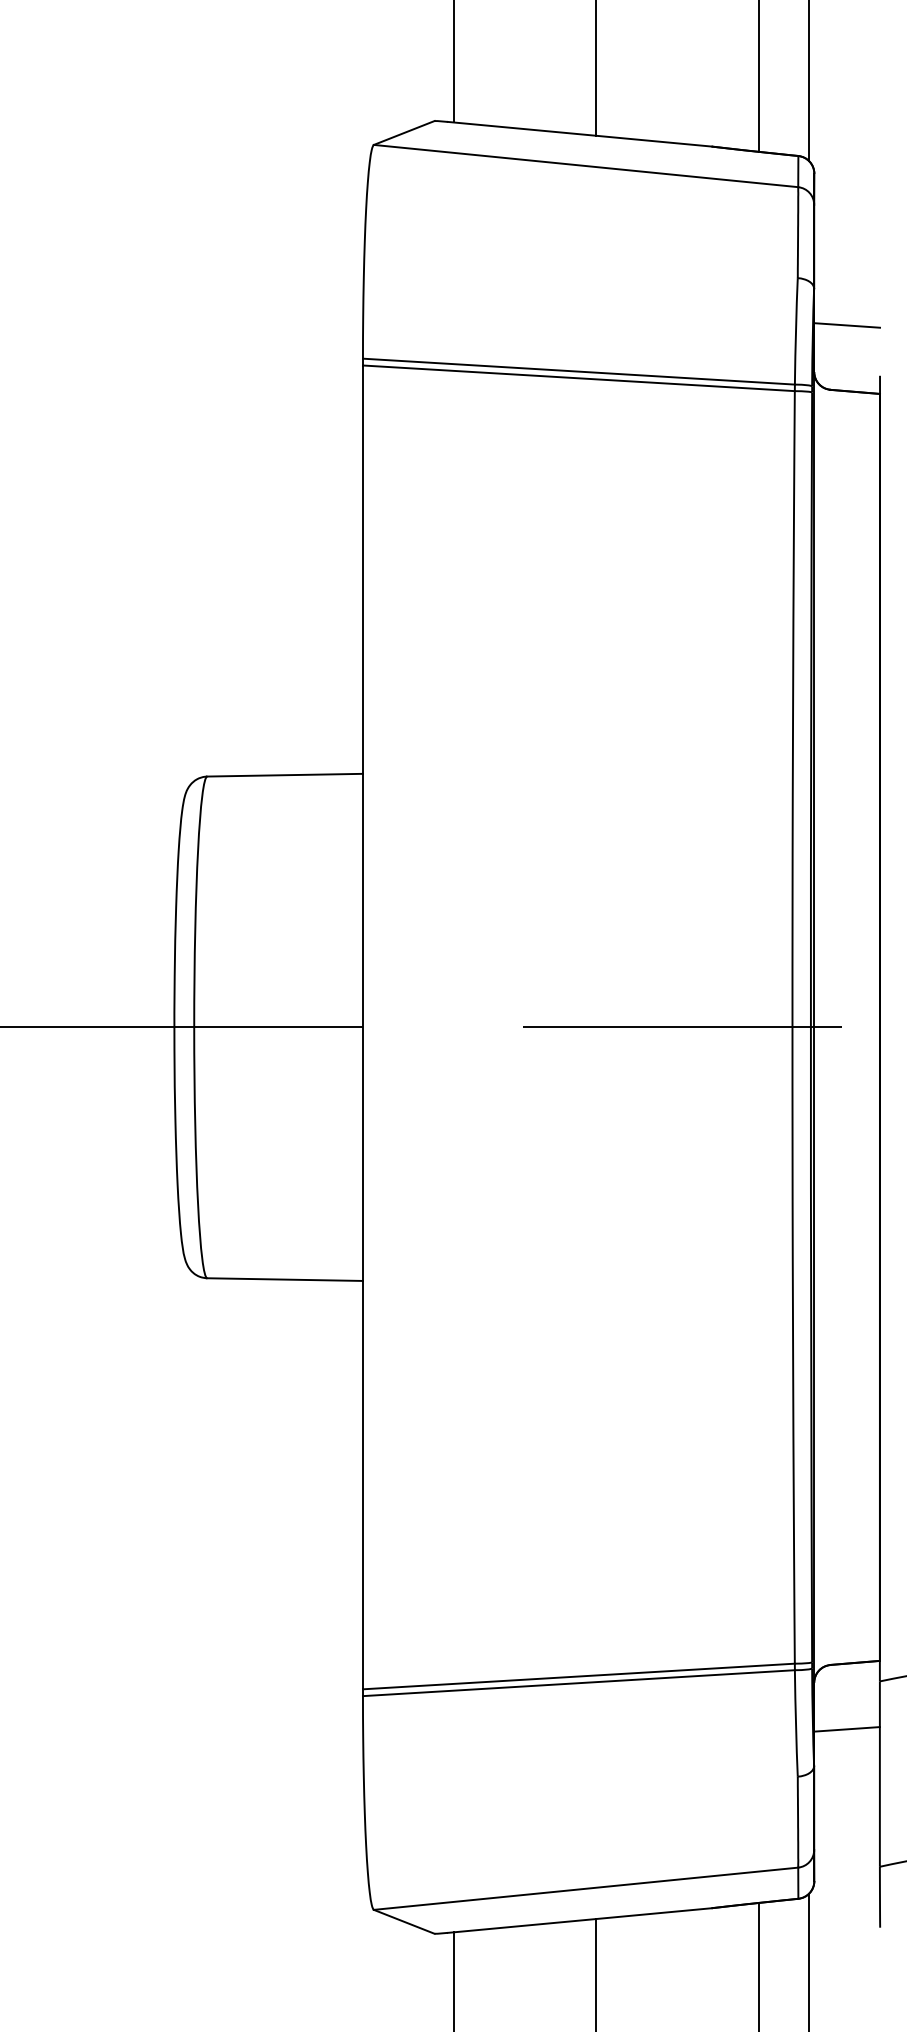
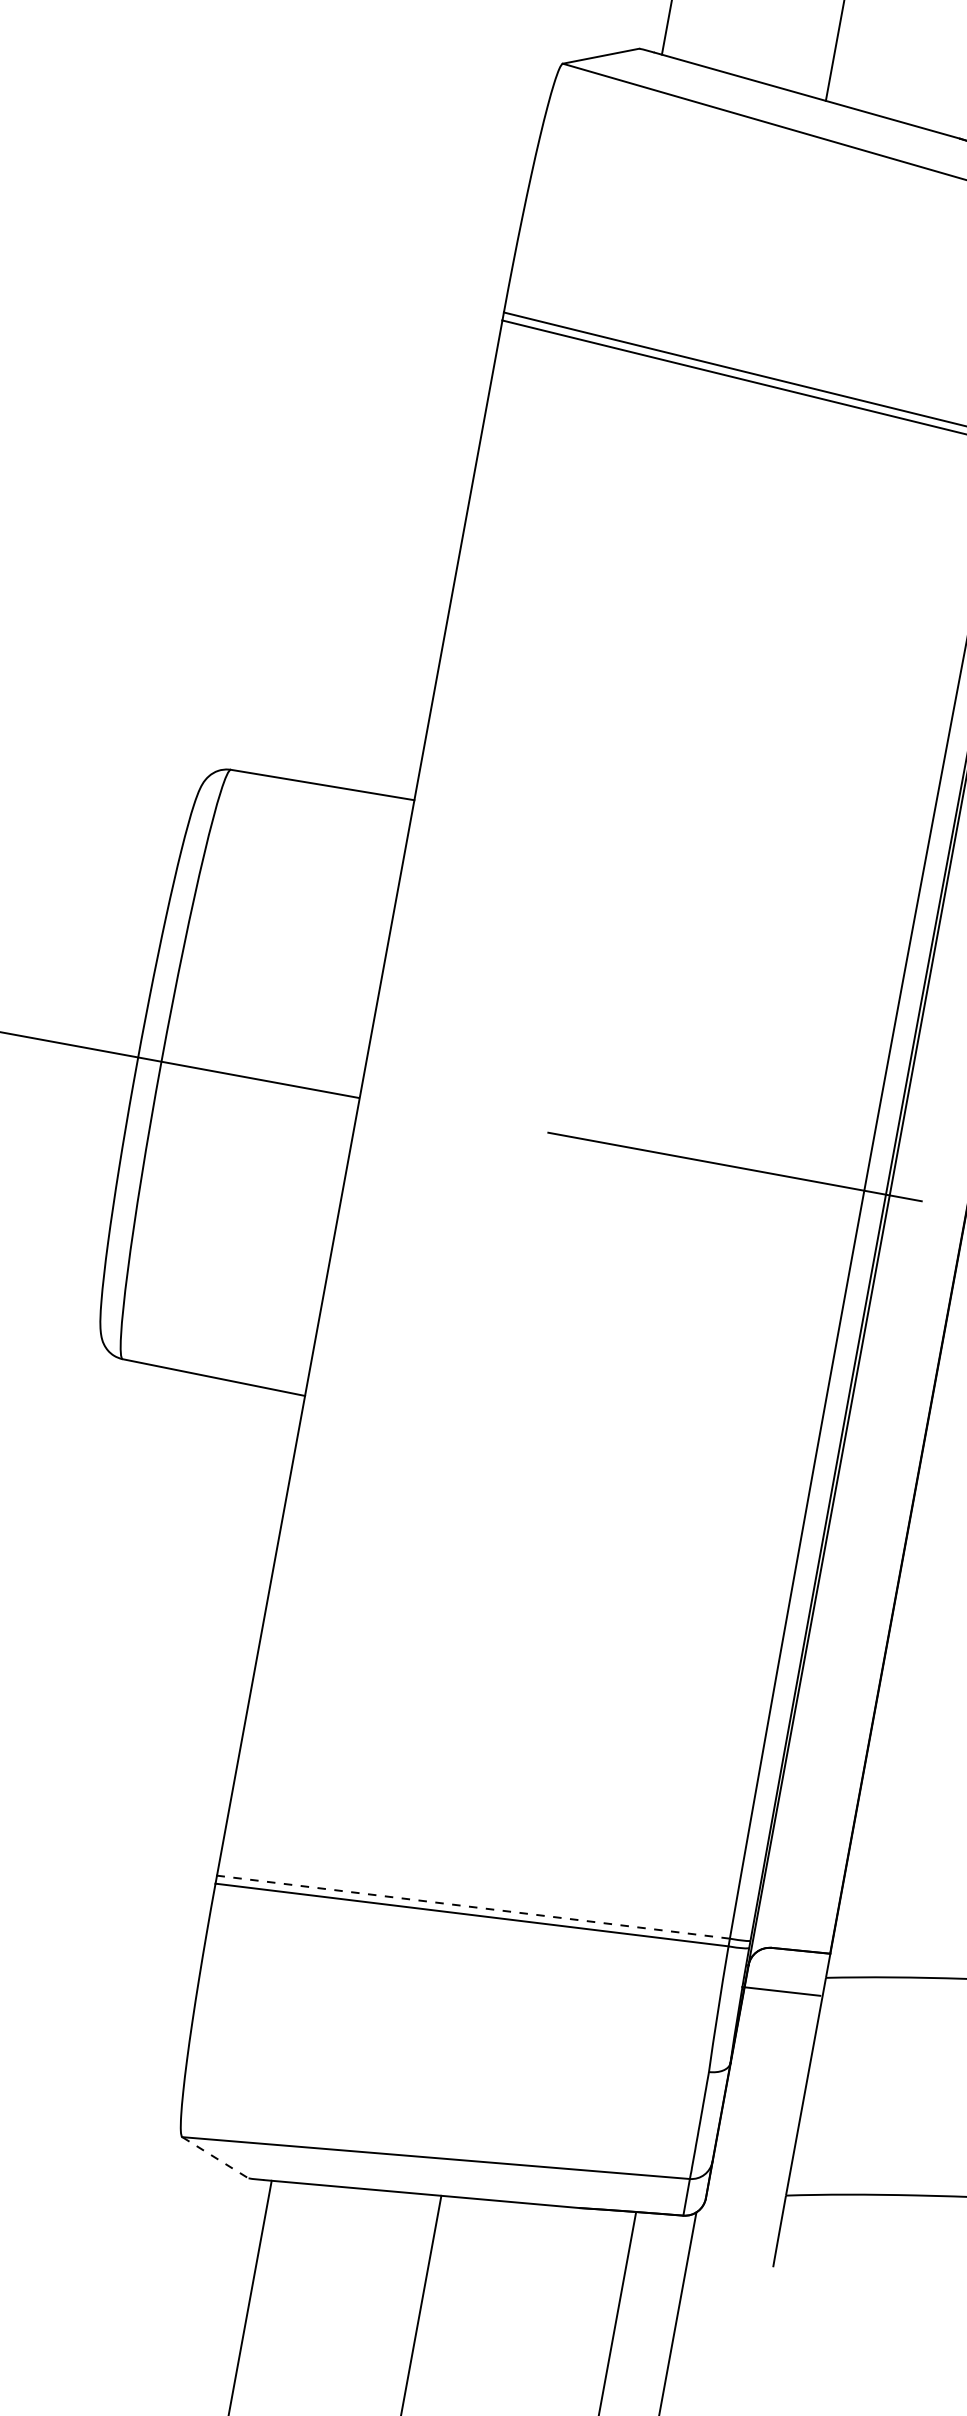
line: (578, 1676) -> (472, 1907), solid -> dashed
line: (846, 1729) -> (780, 1991), moved
line: (404, 1921) -> (215, 2157), solid -> dashed

